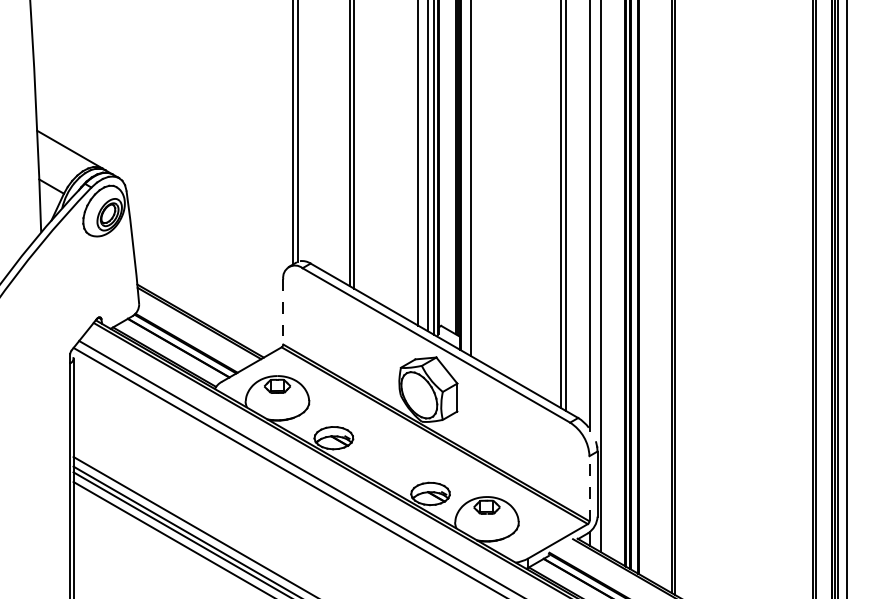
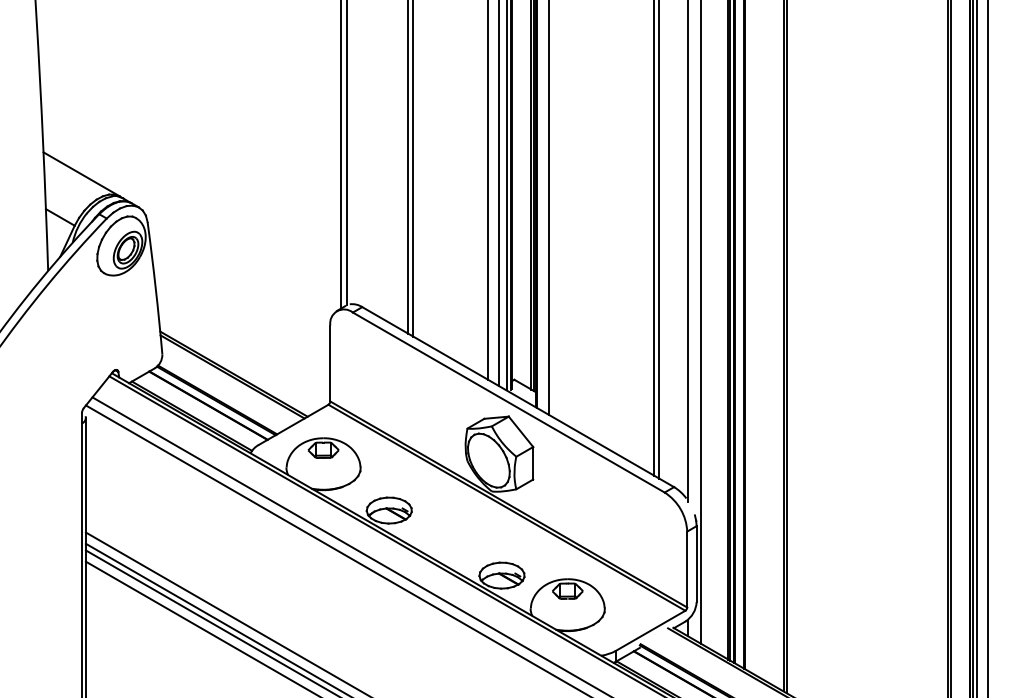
line: (283, 311) -> (330, 362), dashed -> solid
line: (589, 488) -> (687, 569), dashed -> solid

